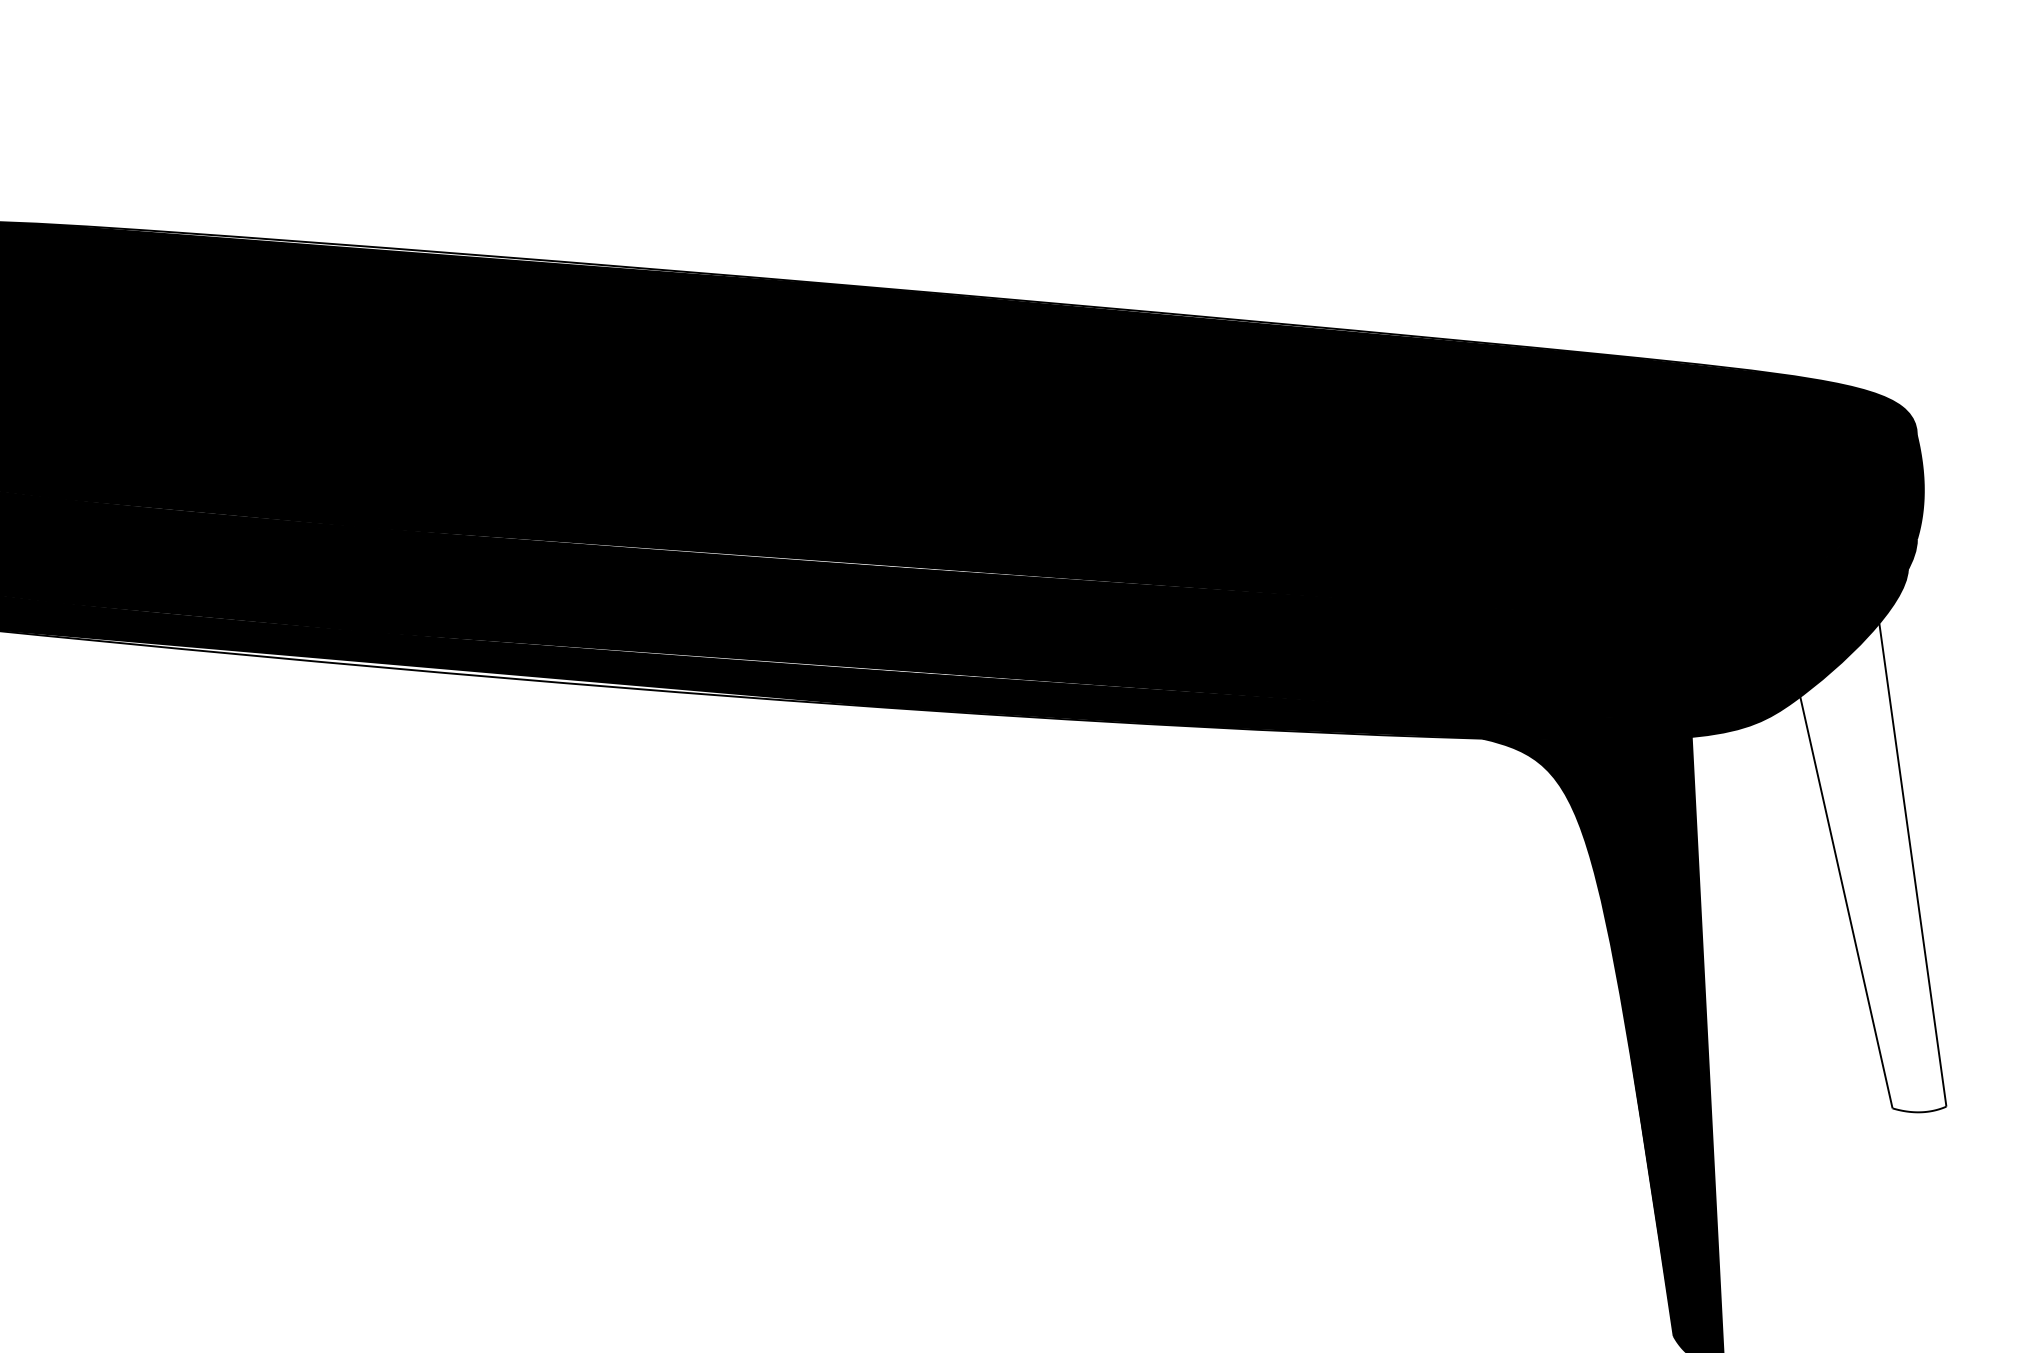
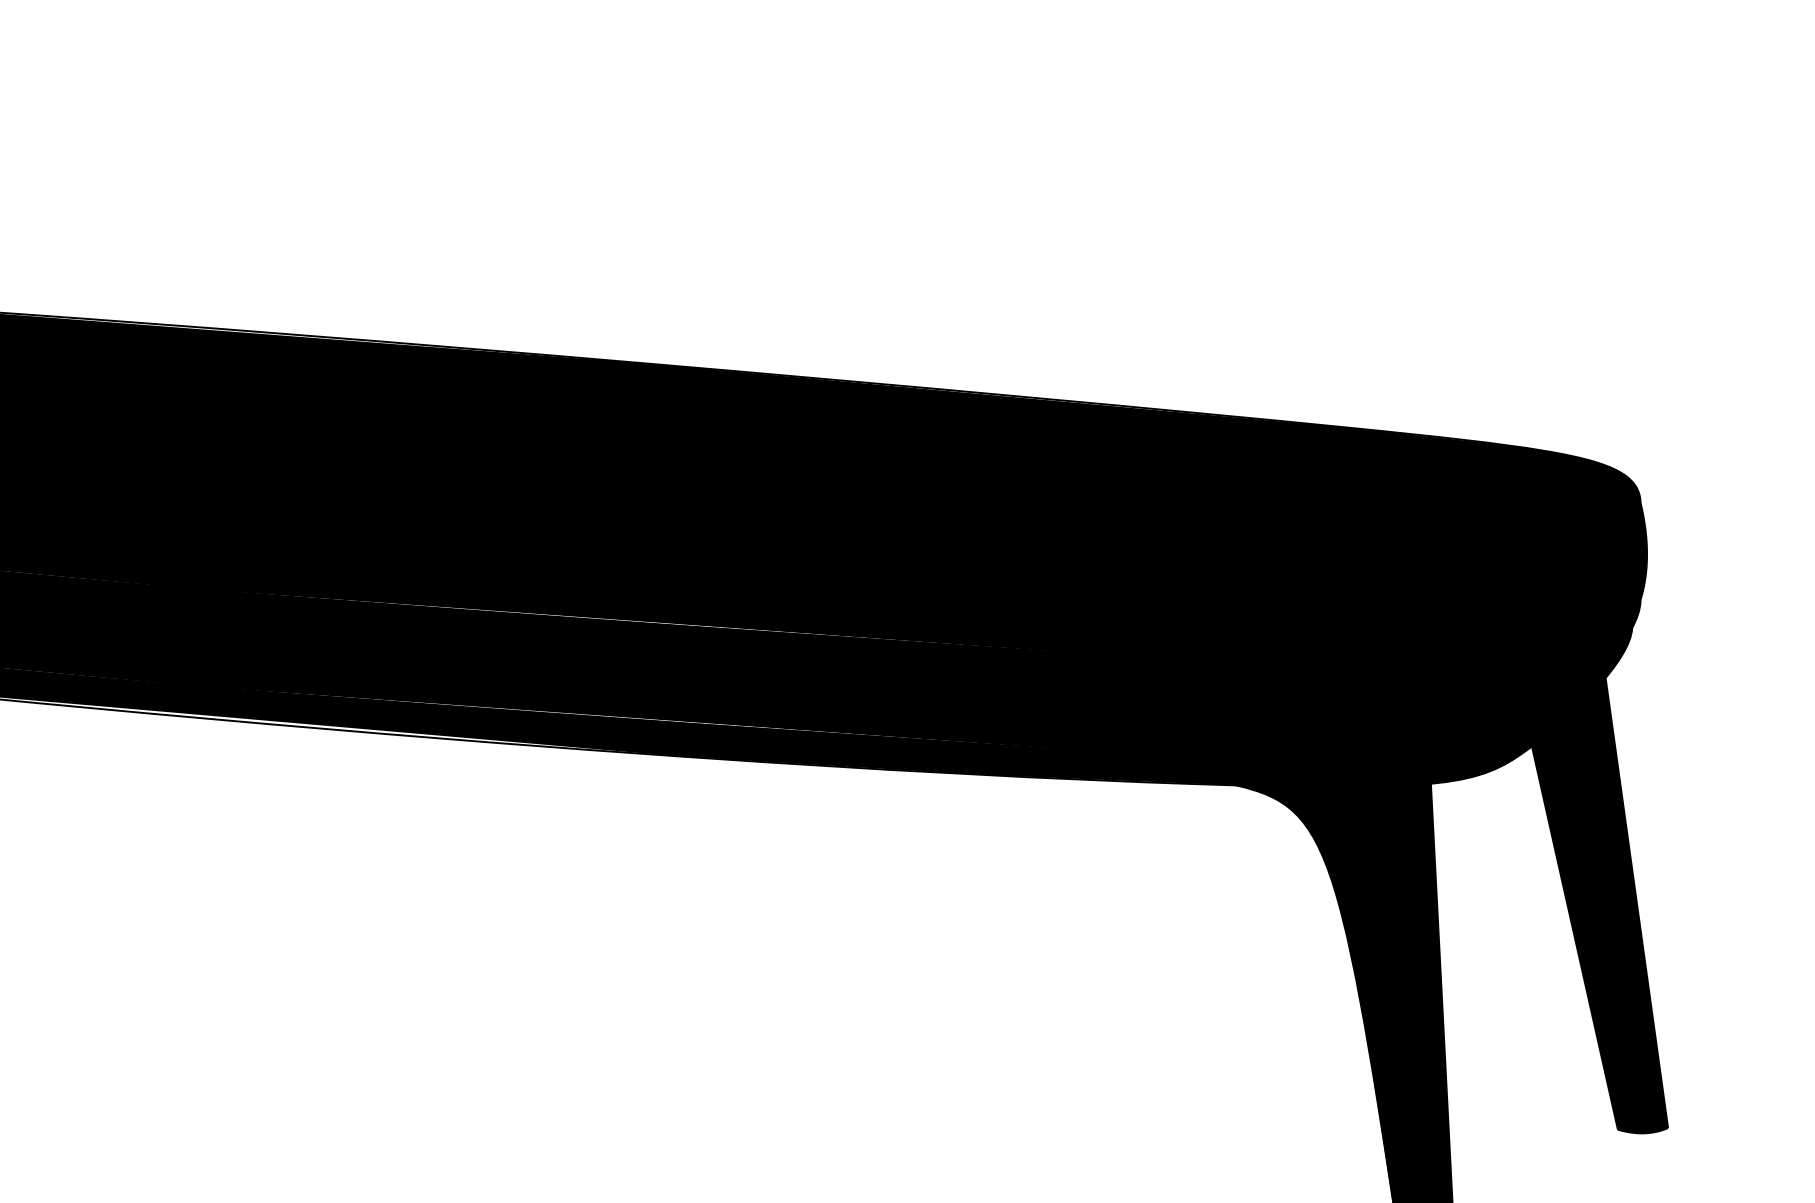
fill: (1873, 867) -> (1600, 905), added

